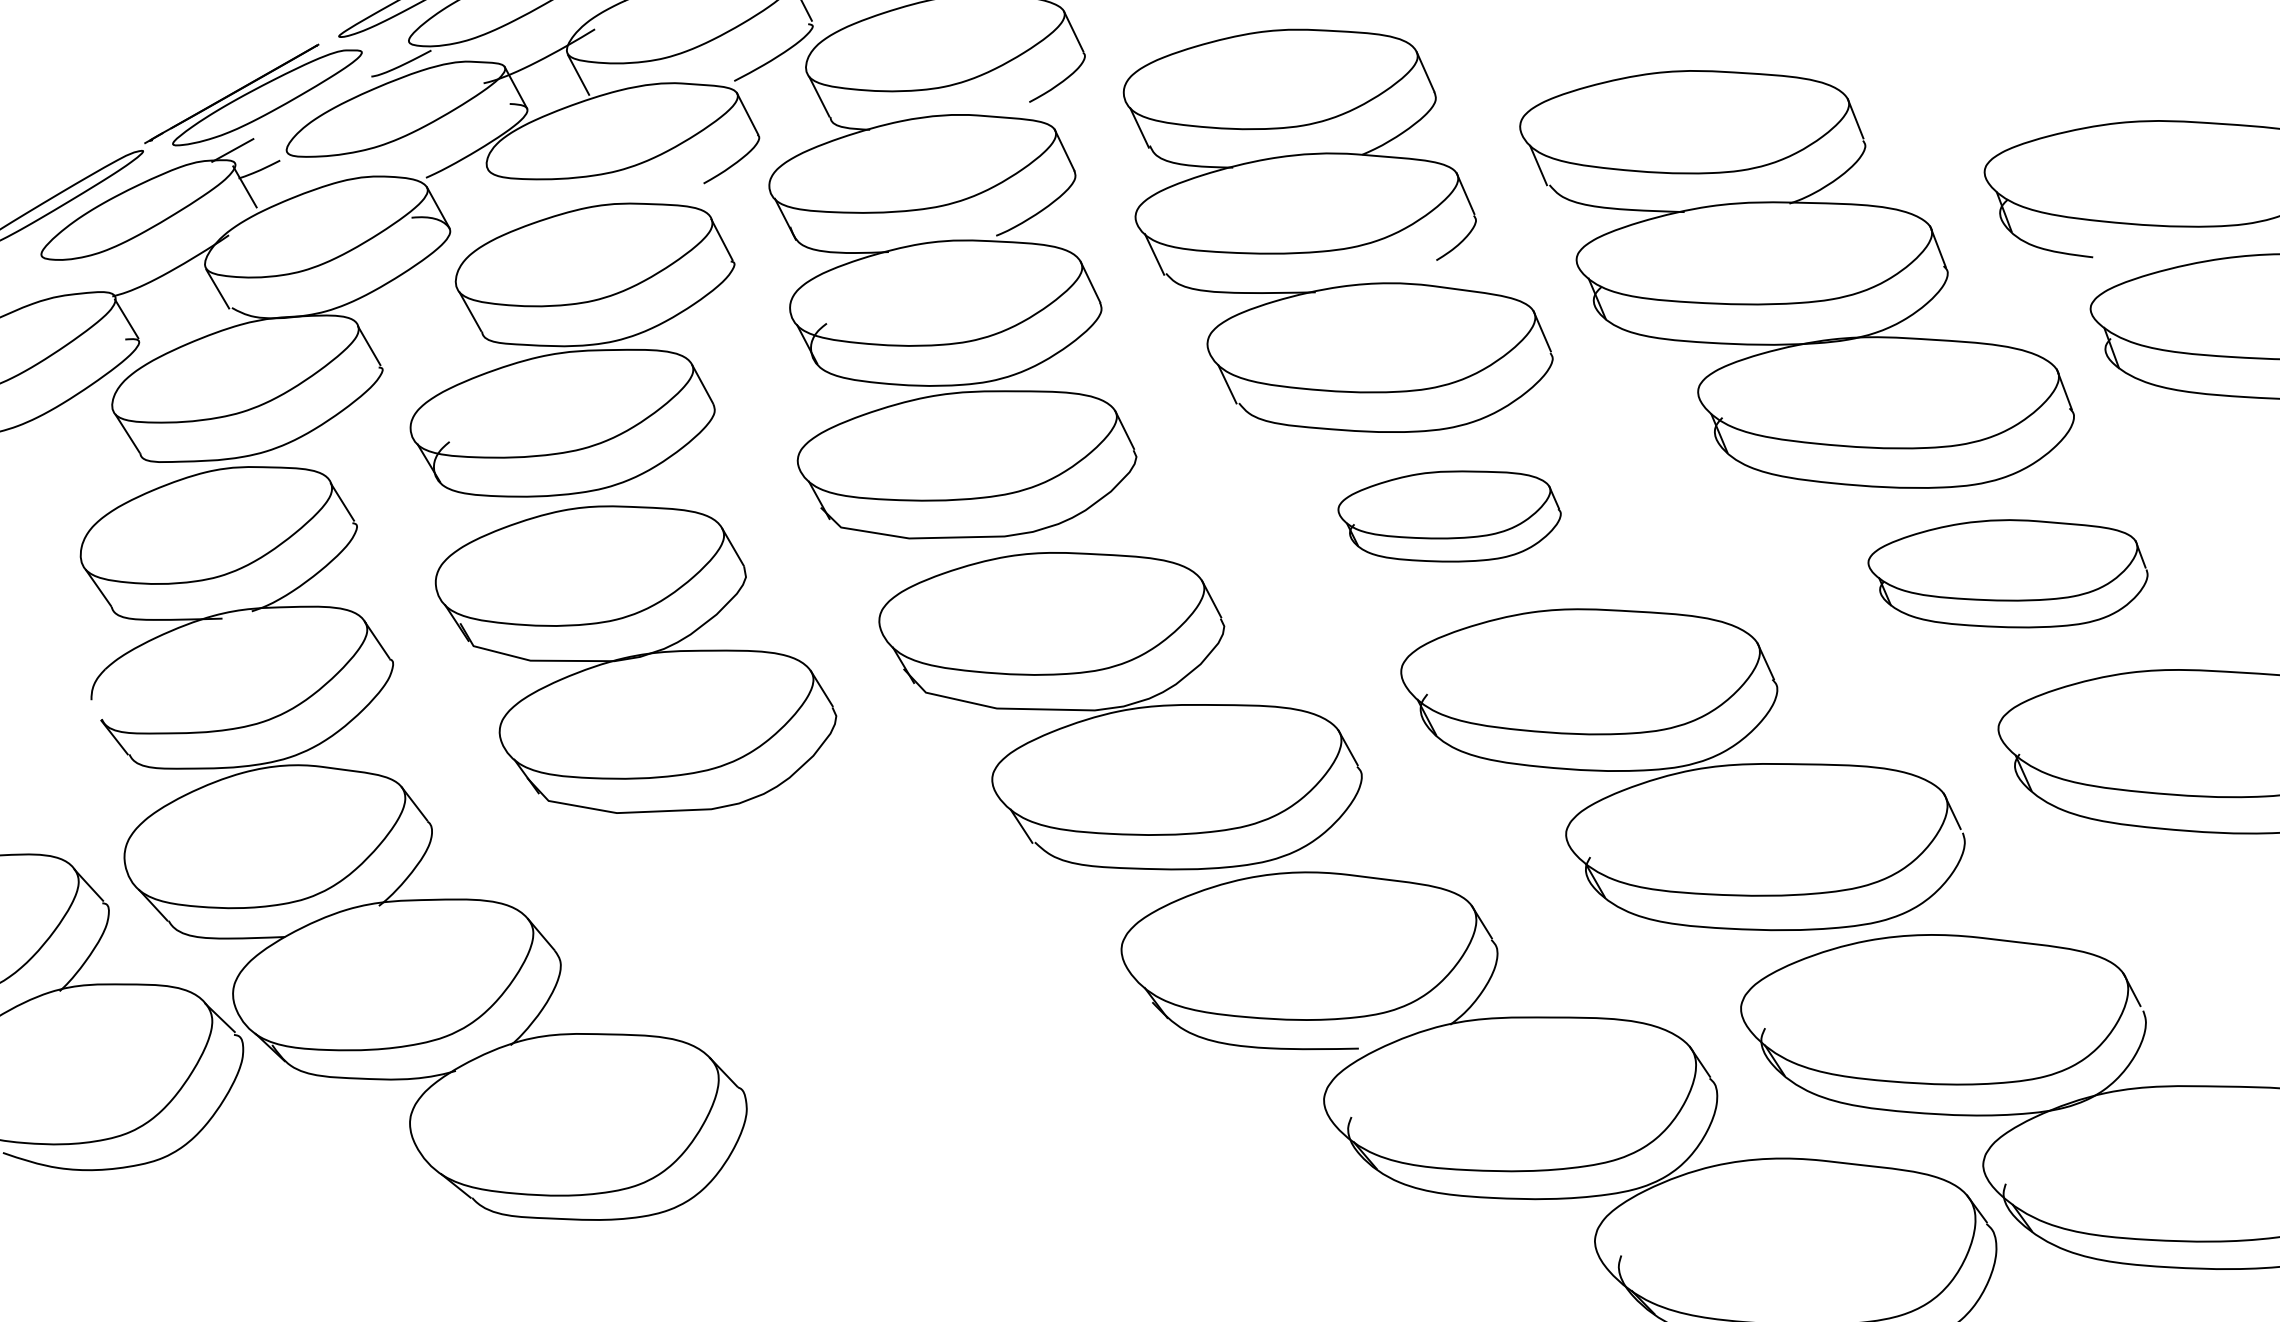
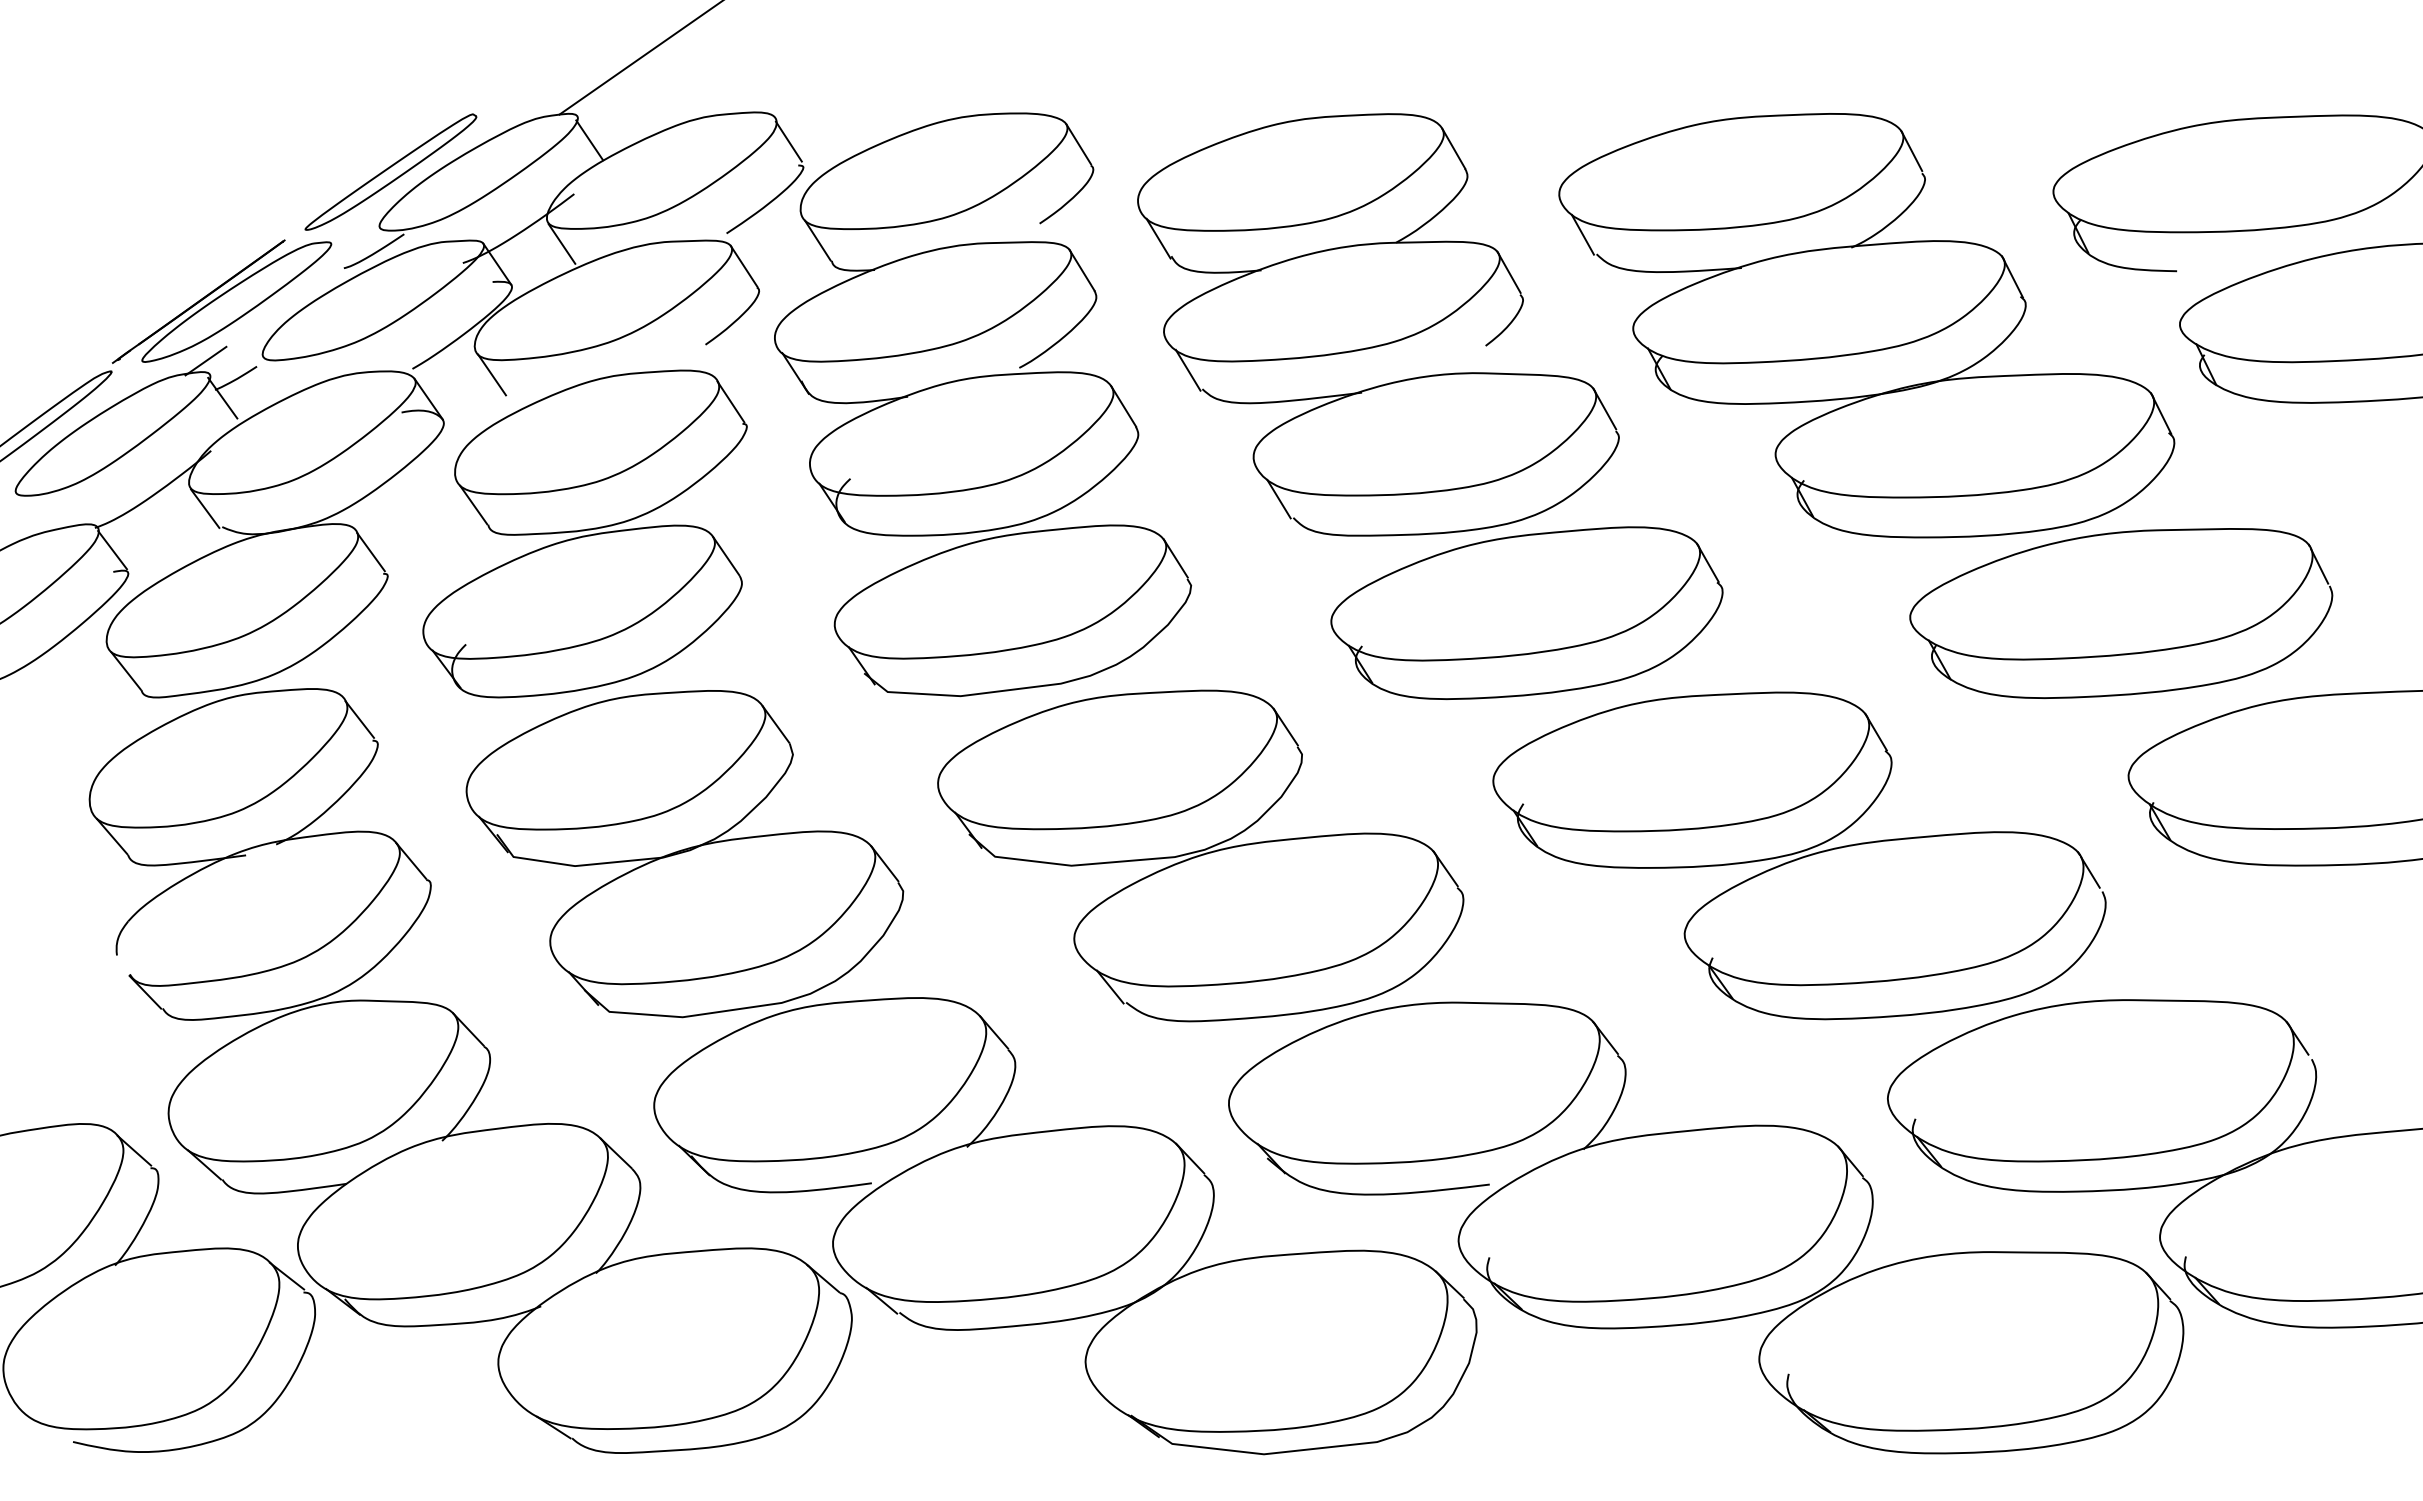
line: (500, 190) -> (492, 374), added
part: (1448, 514) -> (1526, 612), size x1.67
part: (2007, 573) -> (2121, 613), size x1.43
part: (956, 1046) -> (1065, 1226), added

